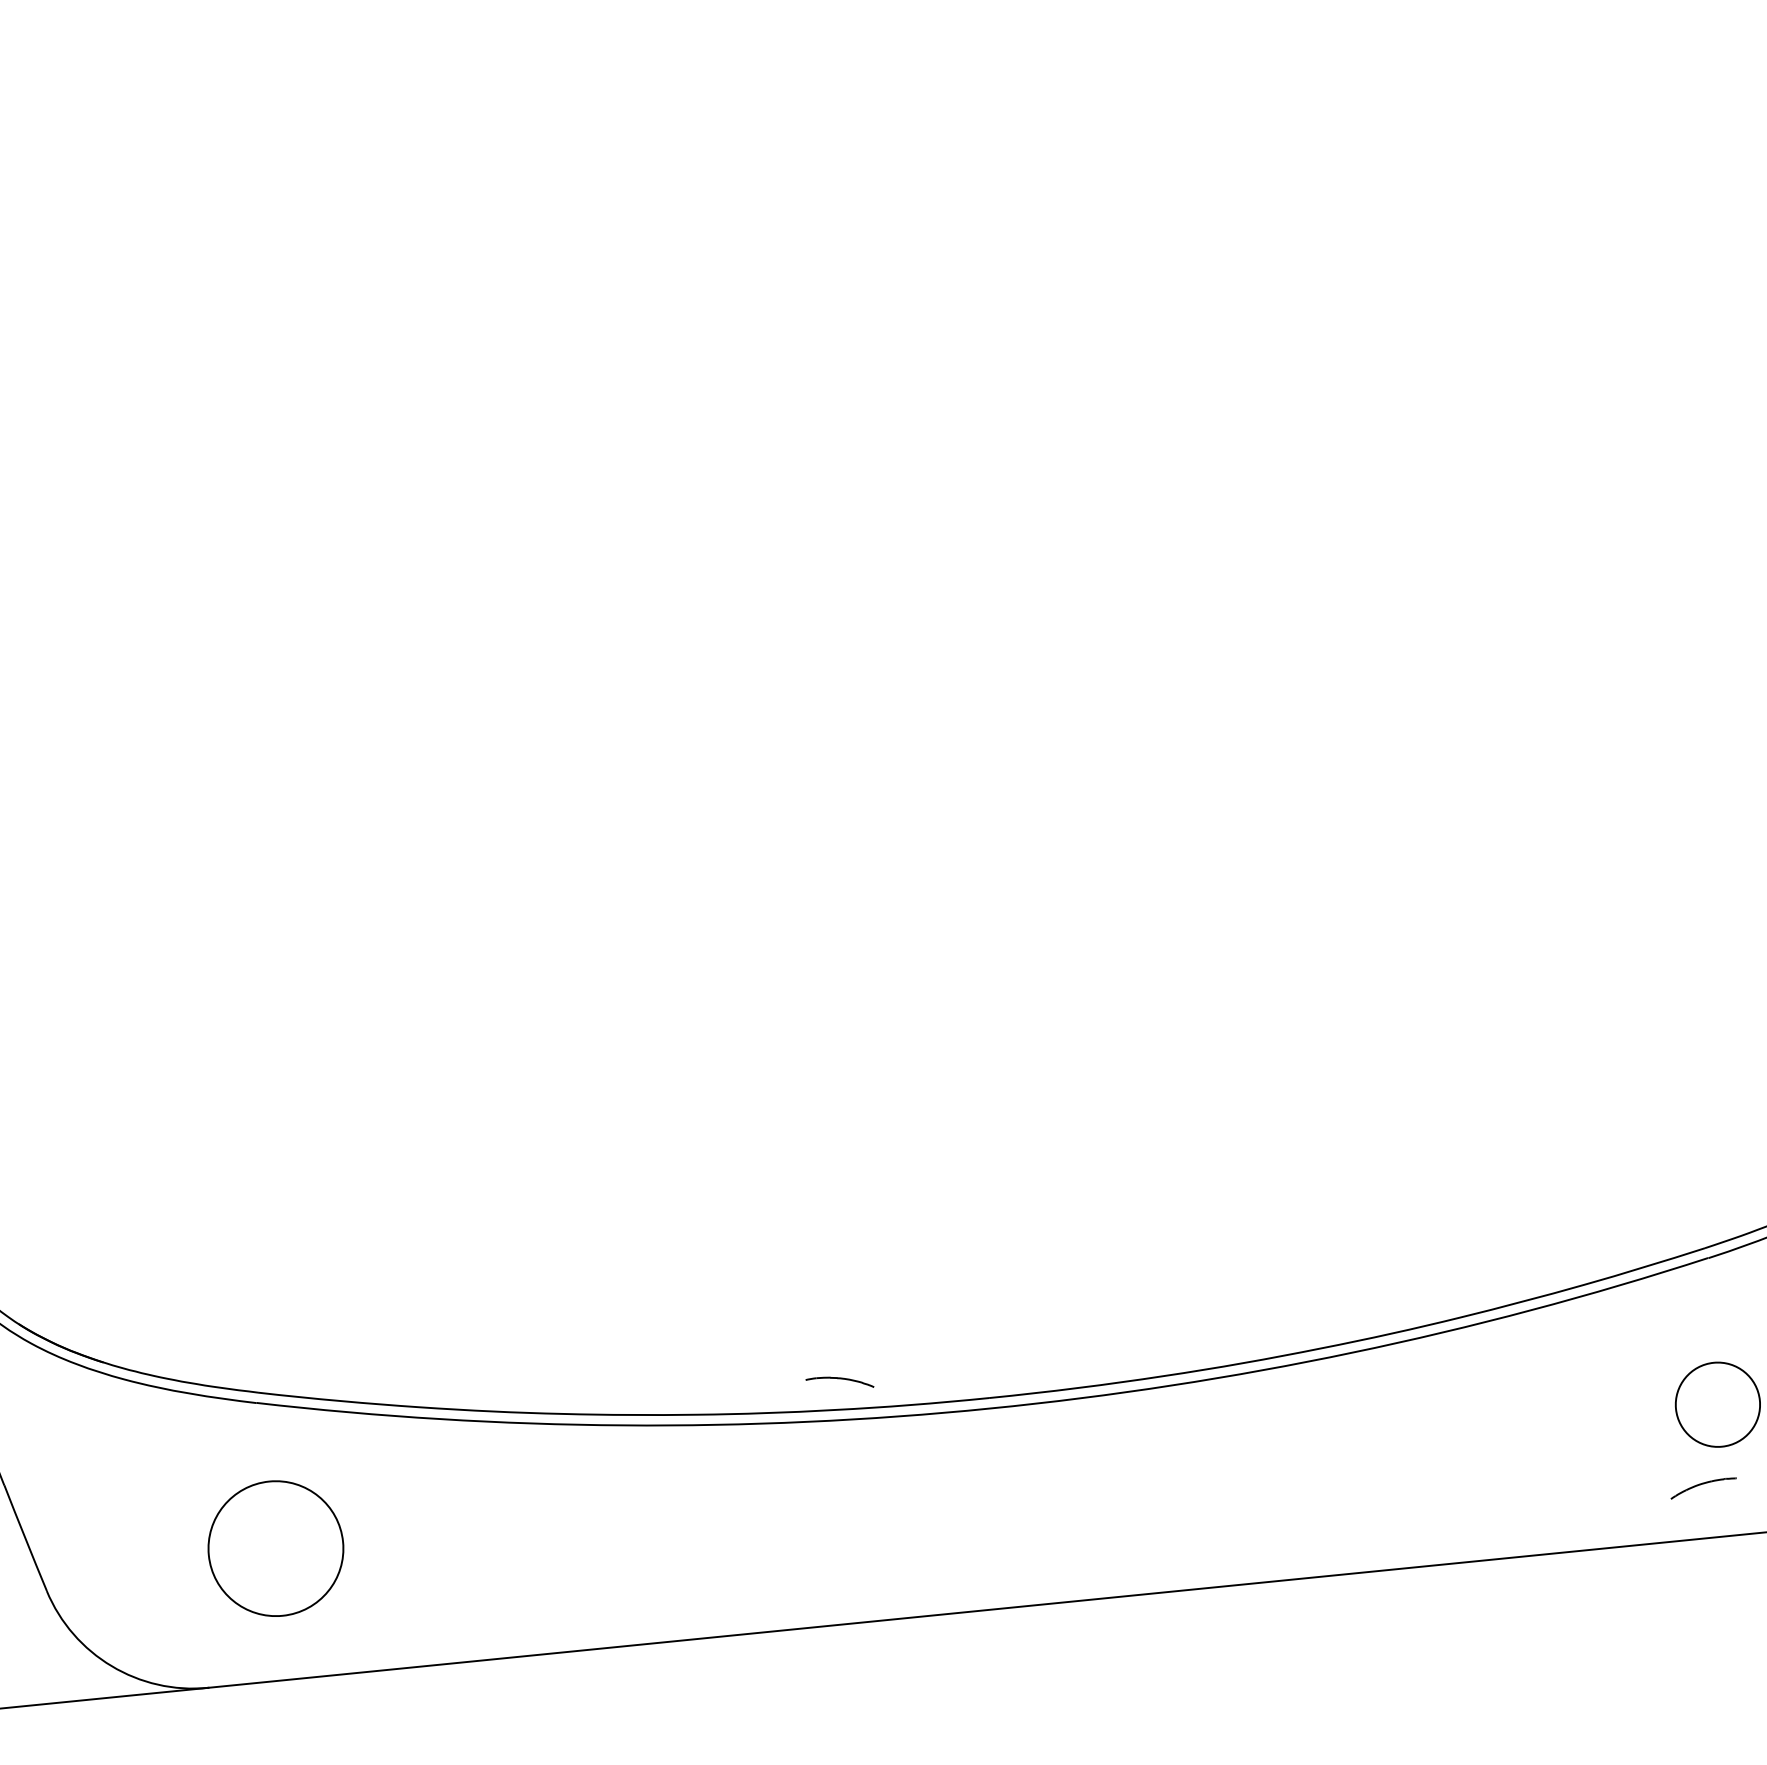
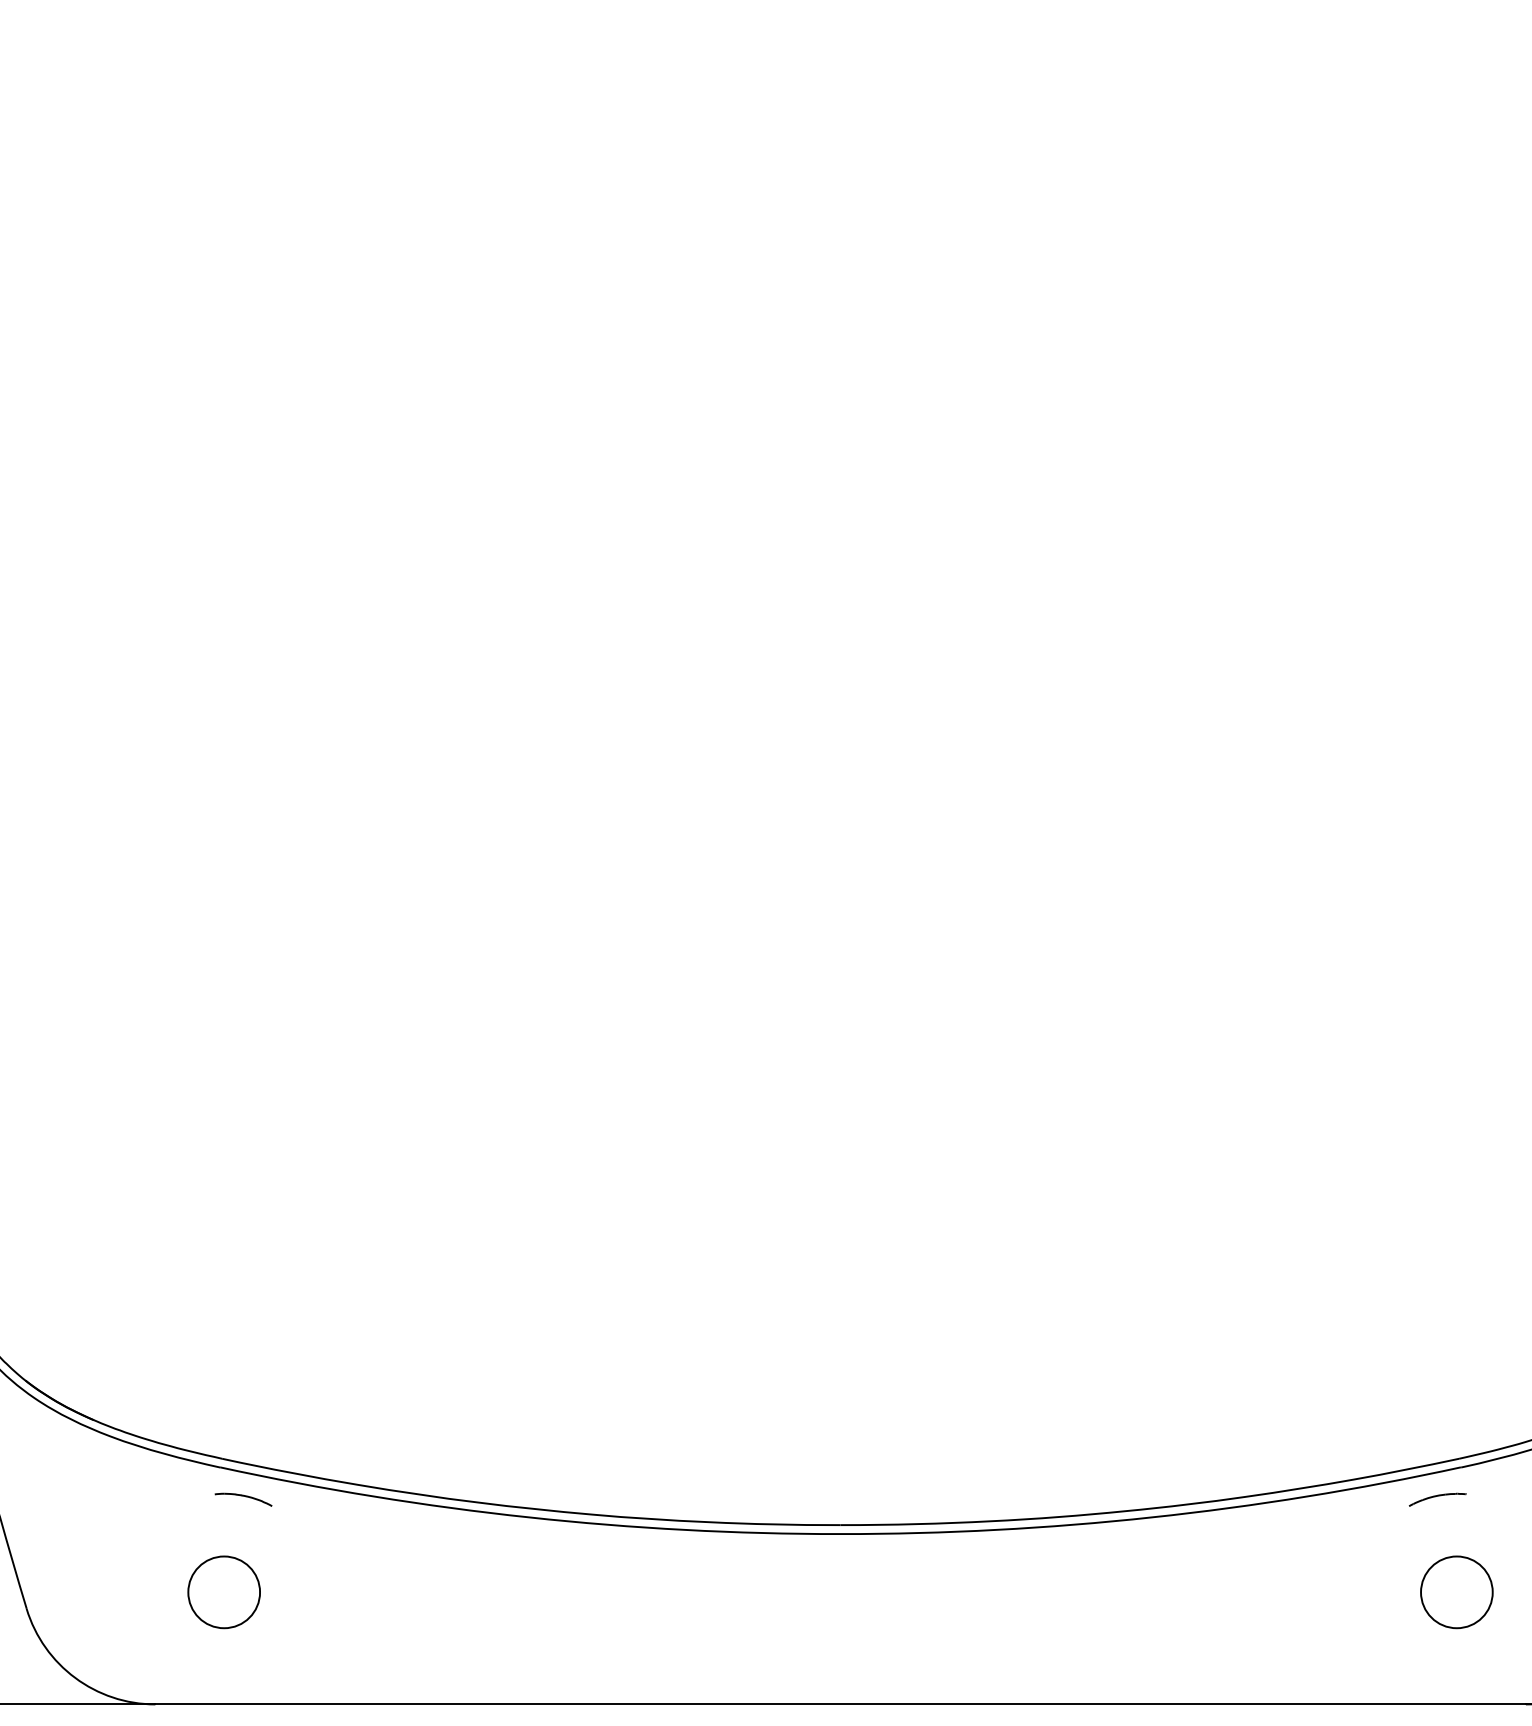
part: (839, 1382) -> (243, 1499), moved
part: (1703, 1487) -> (1437, 1499), moved
circle: (276, 1548) -> (224, 1592), size x0.62

